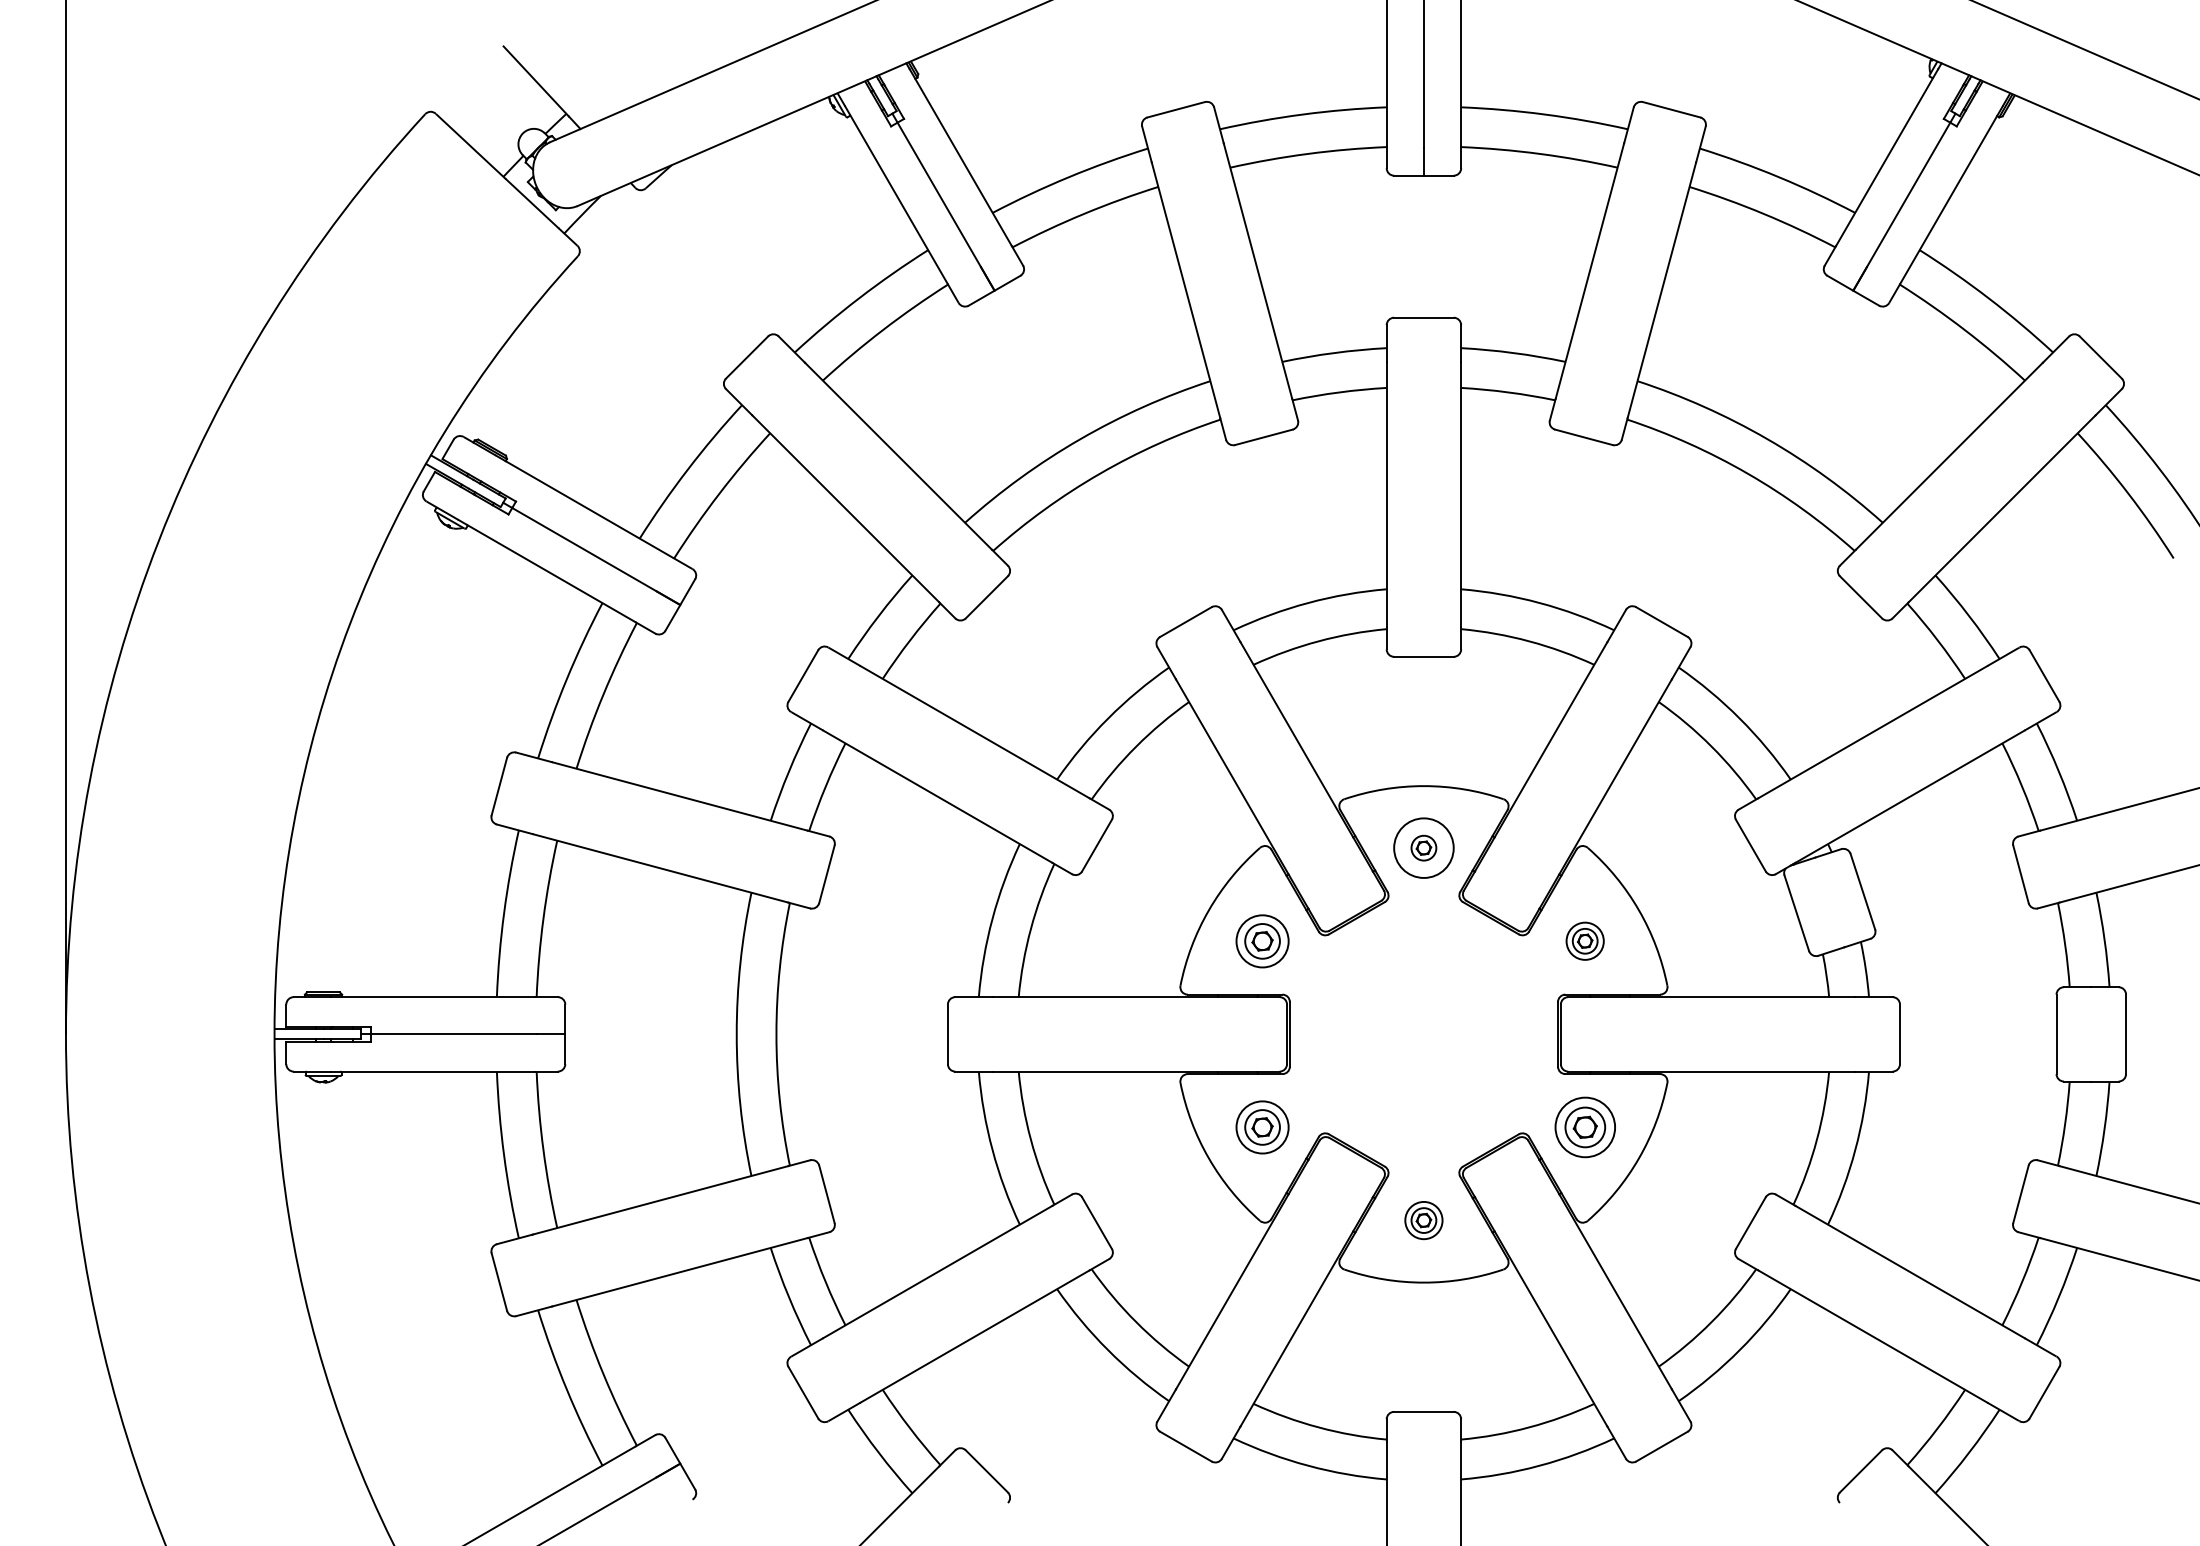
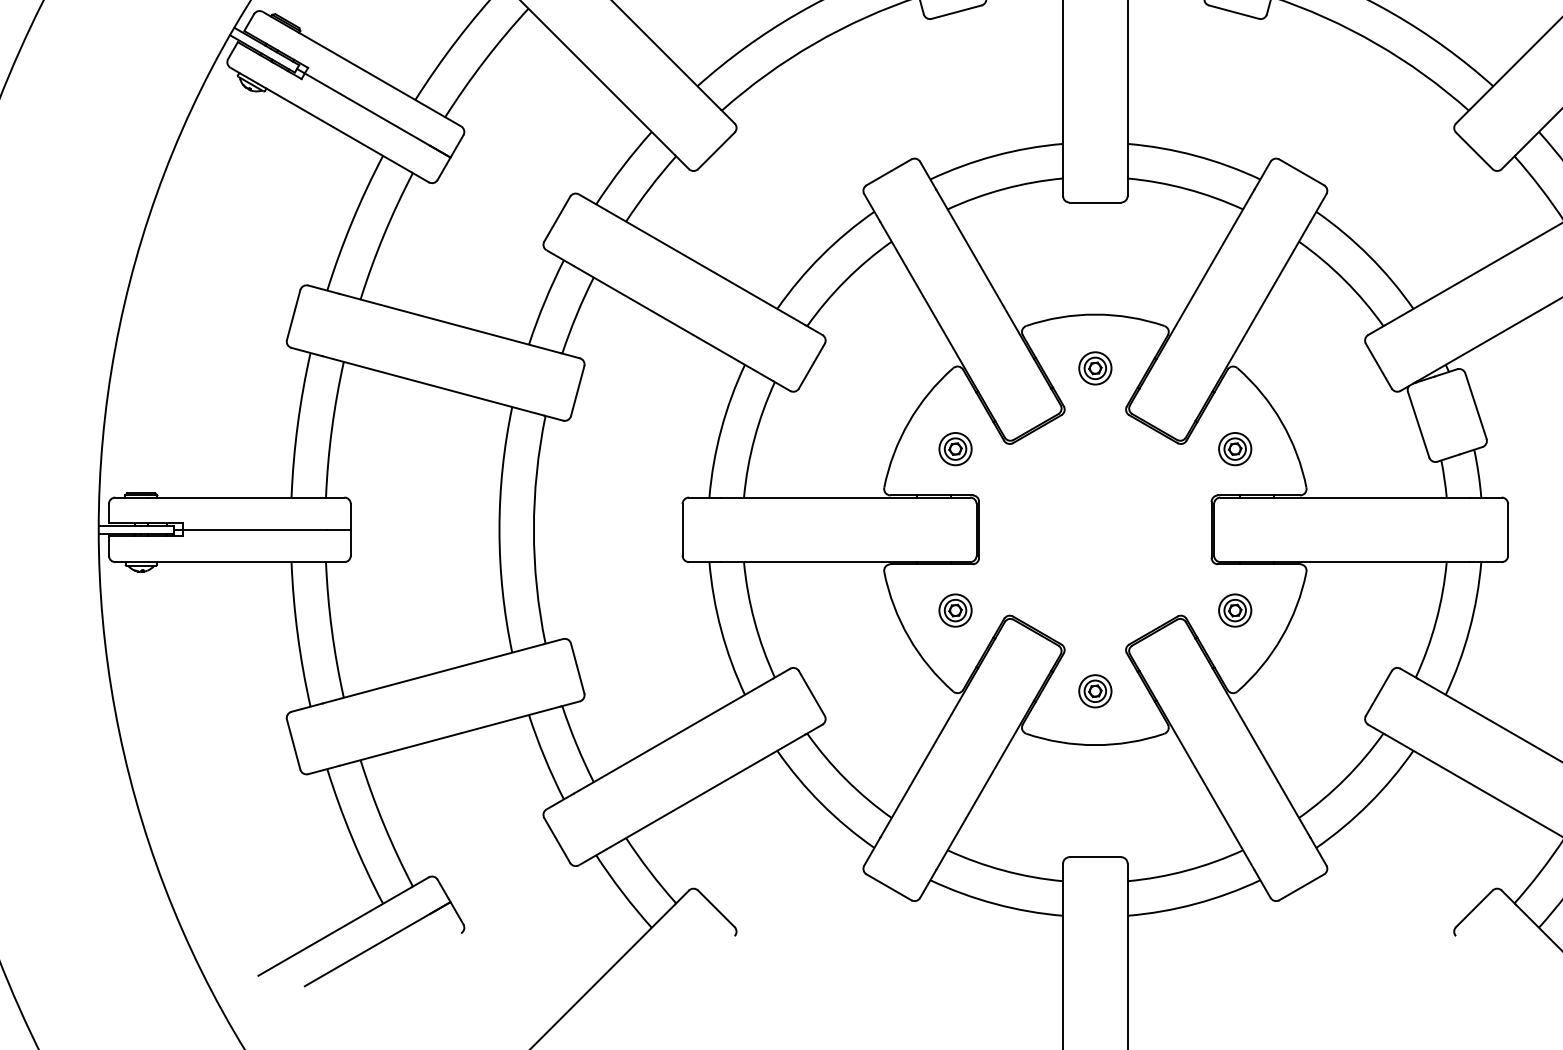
circle: (1423, 847) -> (1094, 367), size x0.62
part: (1262, 940) -> (955, 448), size x0.71
part: (1262, 1127) -> (955, 610), size x0.71
part: (1584, 1127) -> (1234, 610), size x0.62

